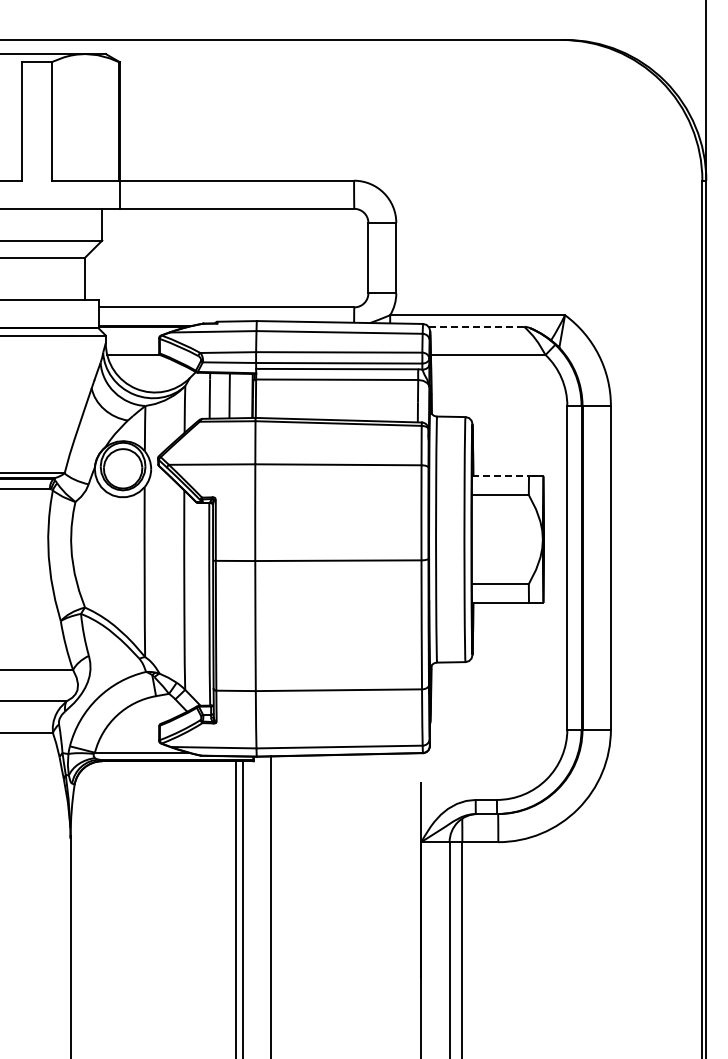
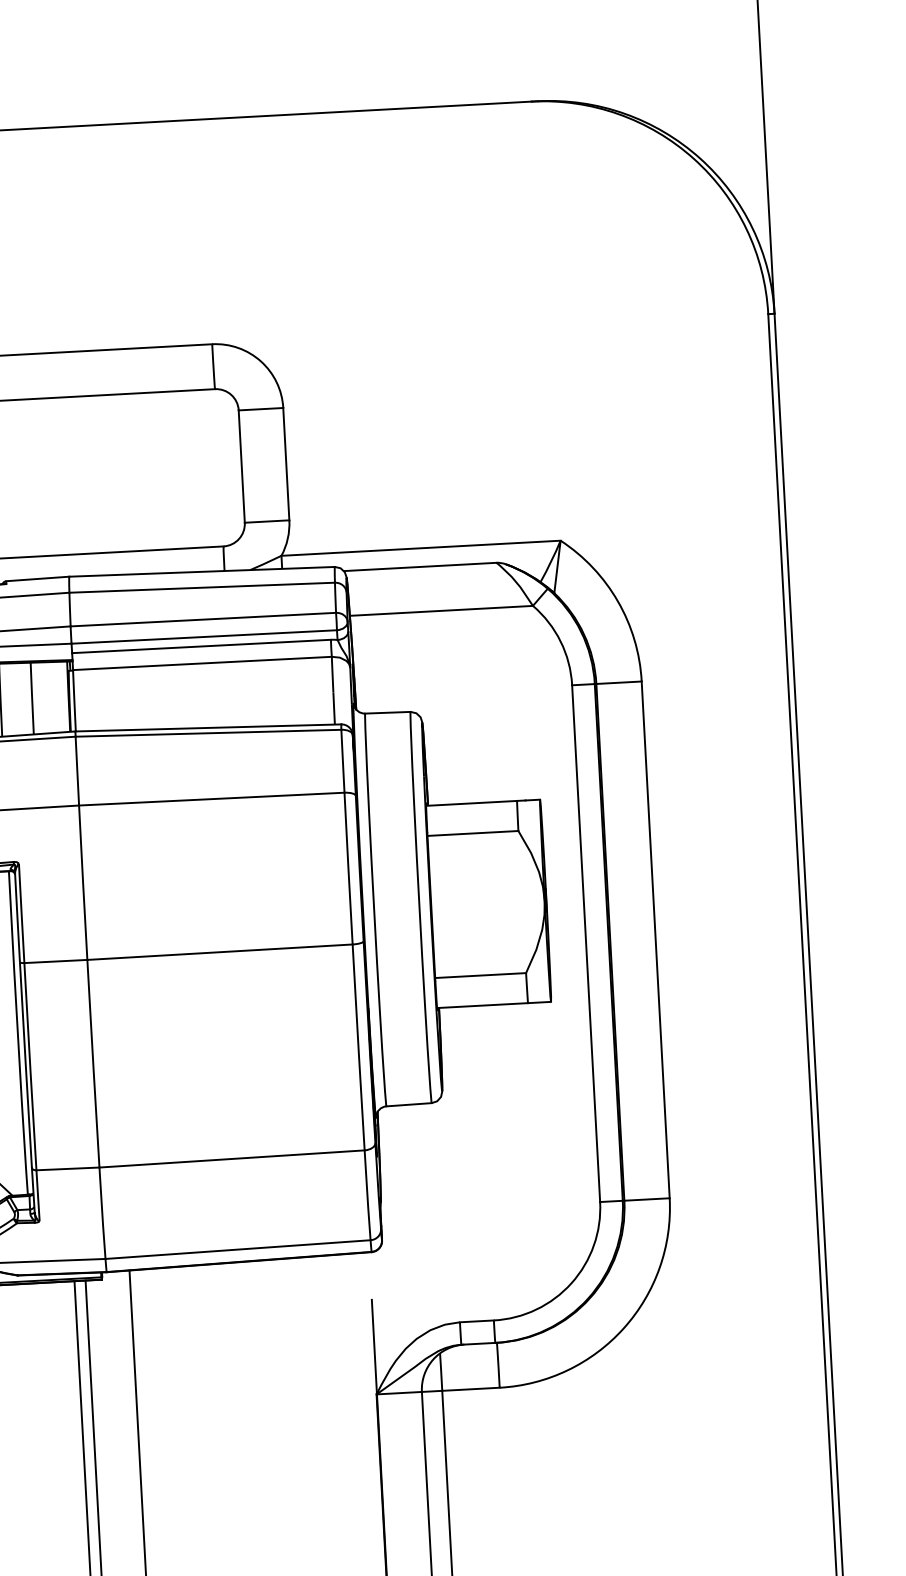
line: (476, 326) -> (420, 566), dashed -> solid
line: (501, 476) -> (473, 803), dashed -> solid

